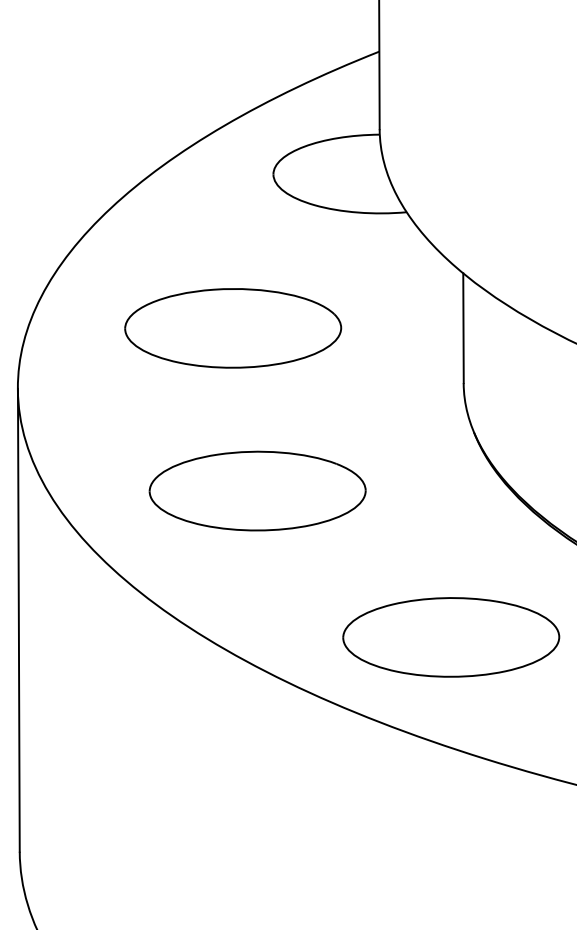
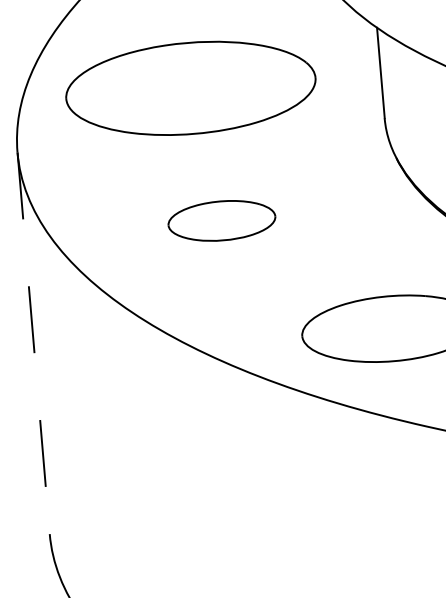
part: (233, 328) -> (191, 88), size x1.4
part: (257, 490) -> (221, 220), size x0.6
line: (18, 620) -> (33, 343), solid -> dashed

